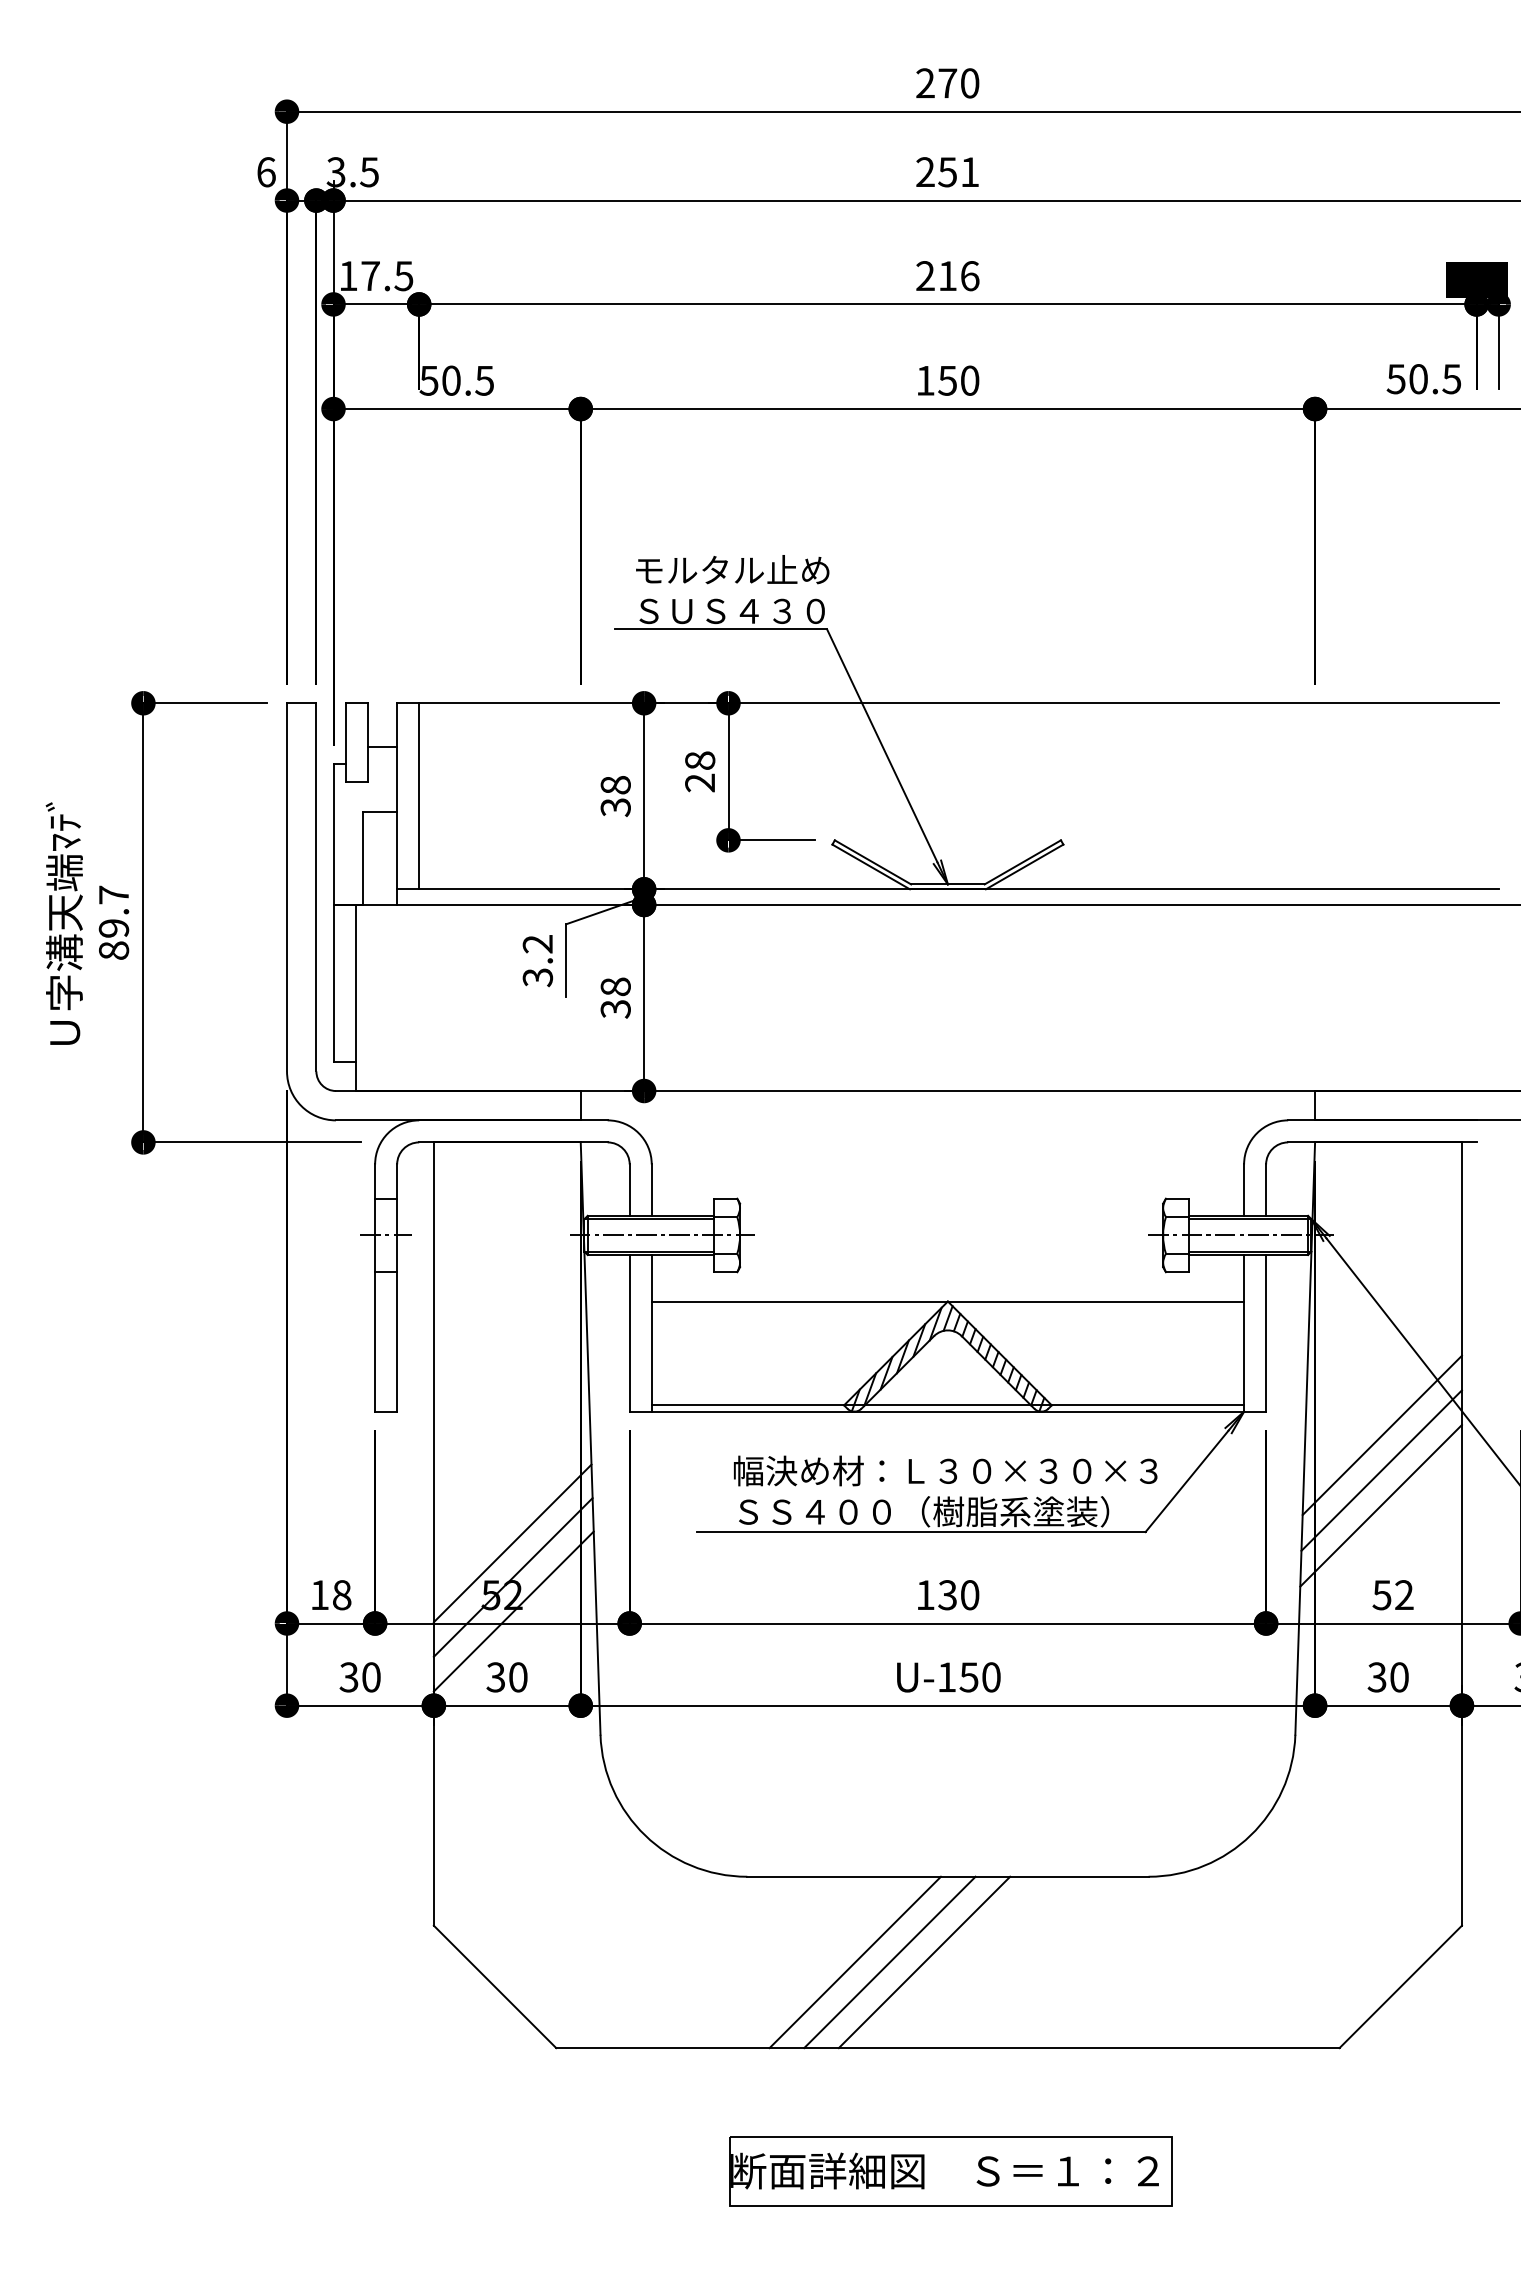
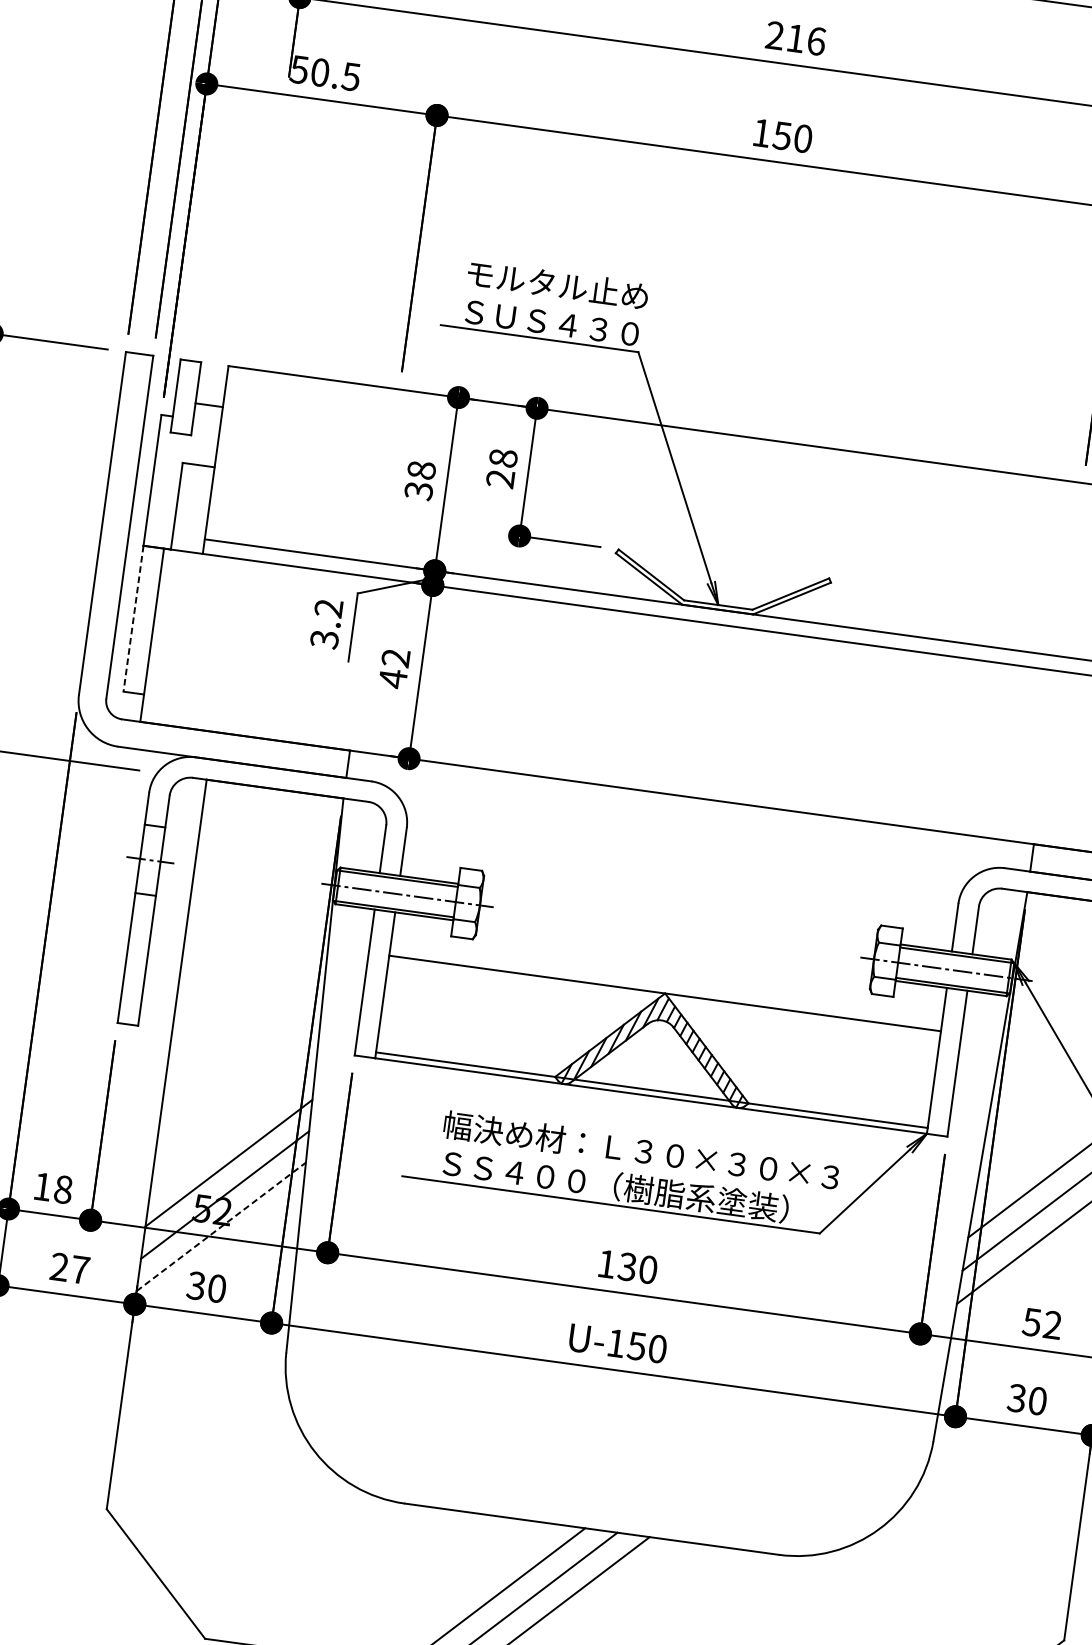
line: (419, 796) -> (237, 455), removed
line: (333, 983) -> (133, 618), solid -> dashed
text: (615, 998) -> (394, 668), 38 -> 42
line: (514, 1611) -> (221, 1226), solid -> dashed
text: (359, 1677) -> (69, 1268), 30 -> 27

